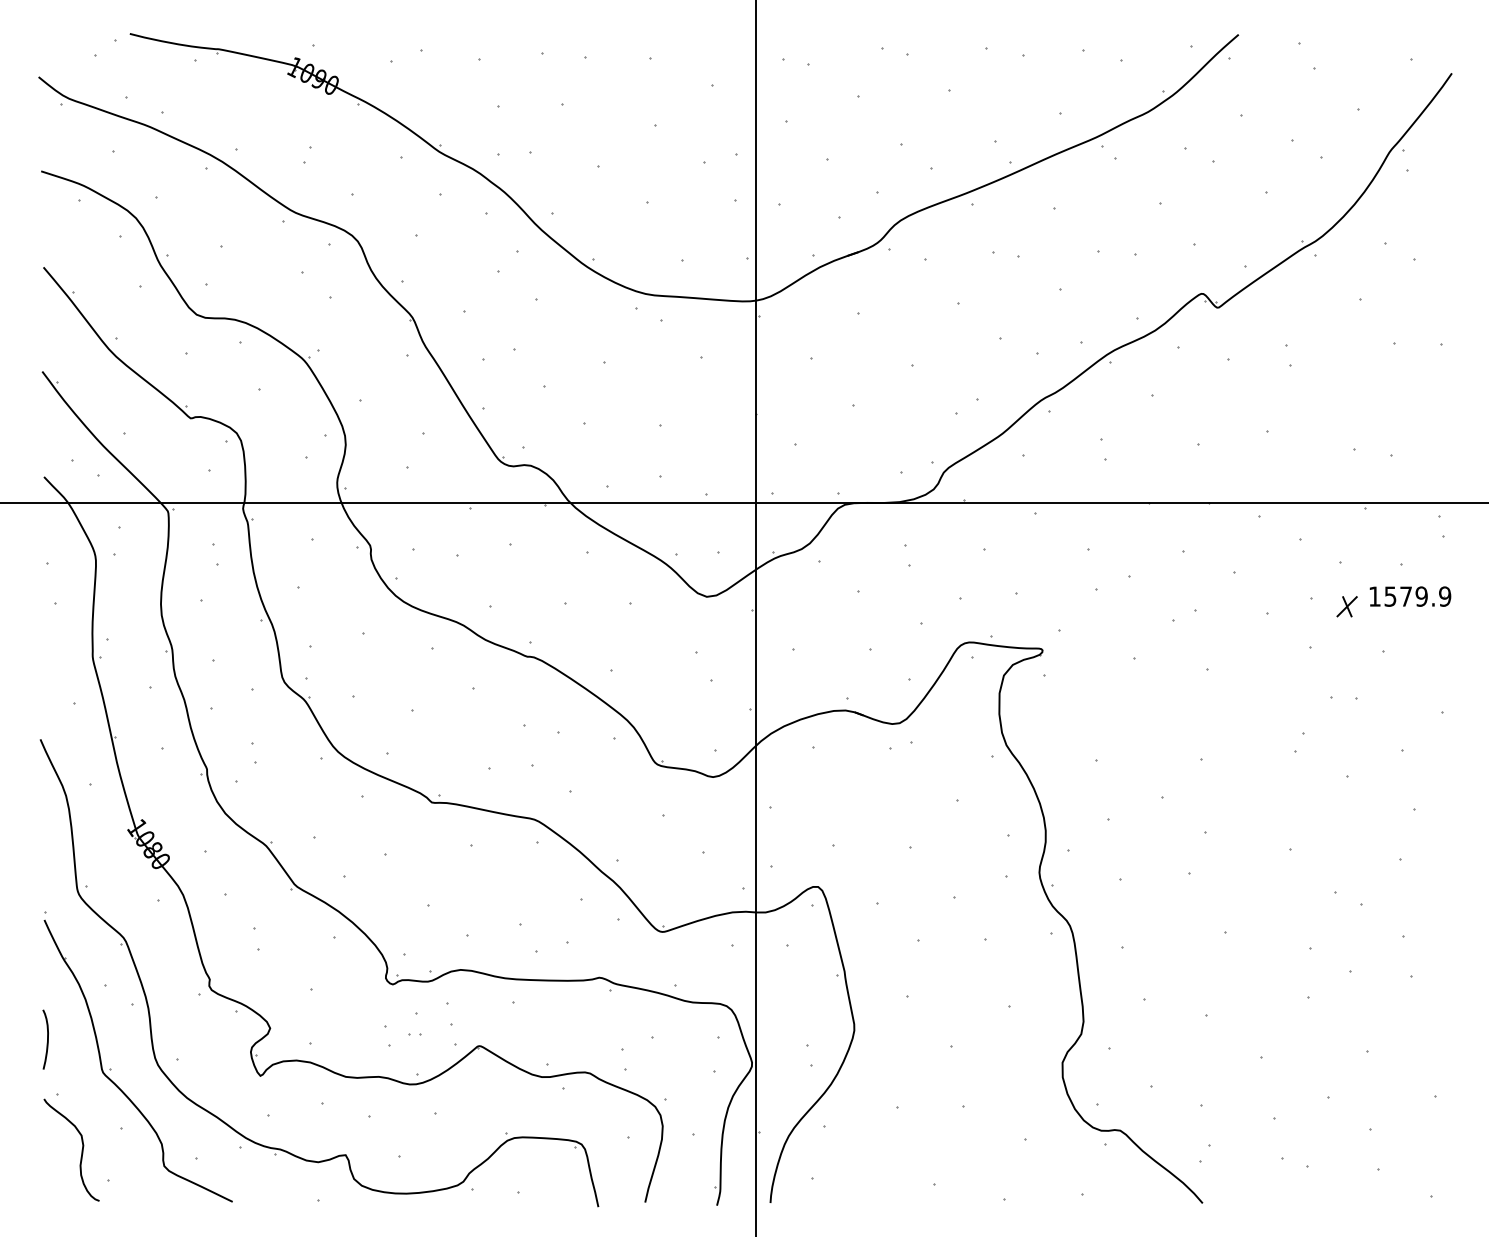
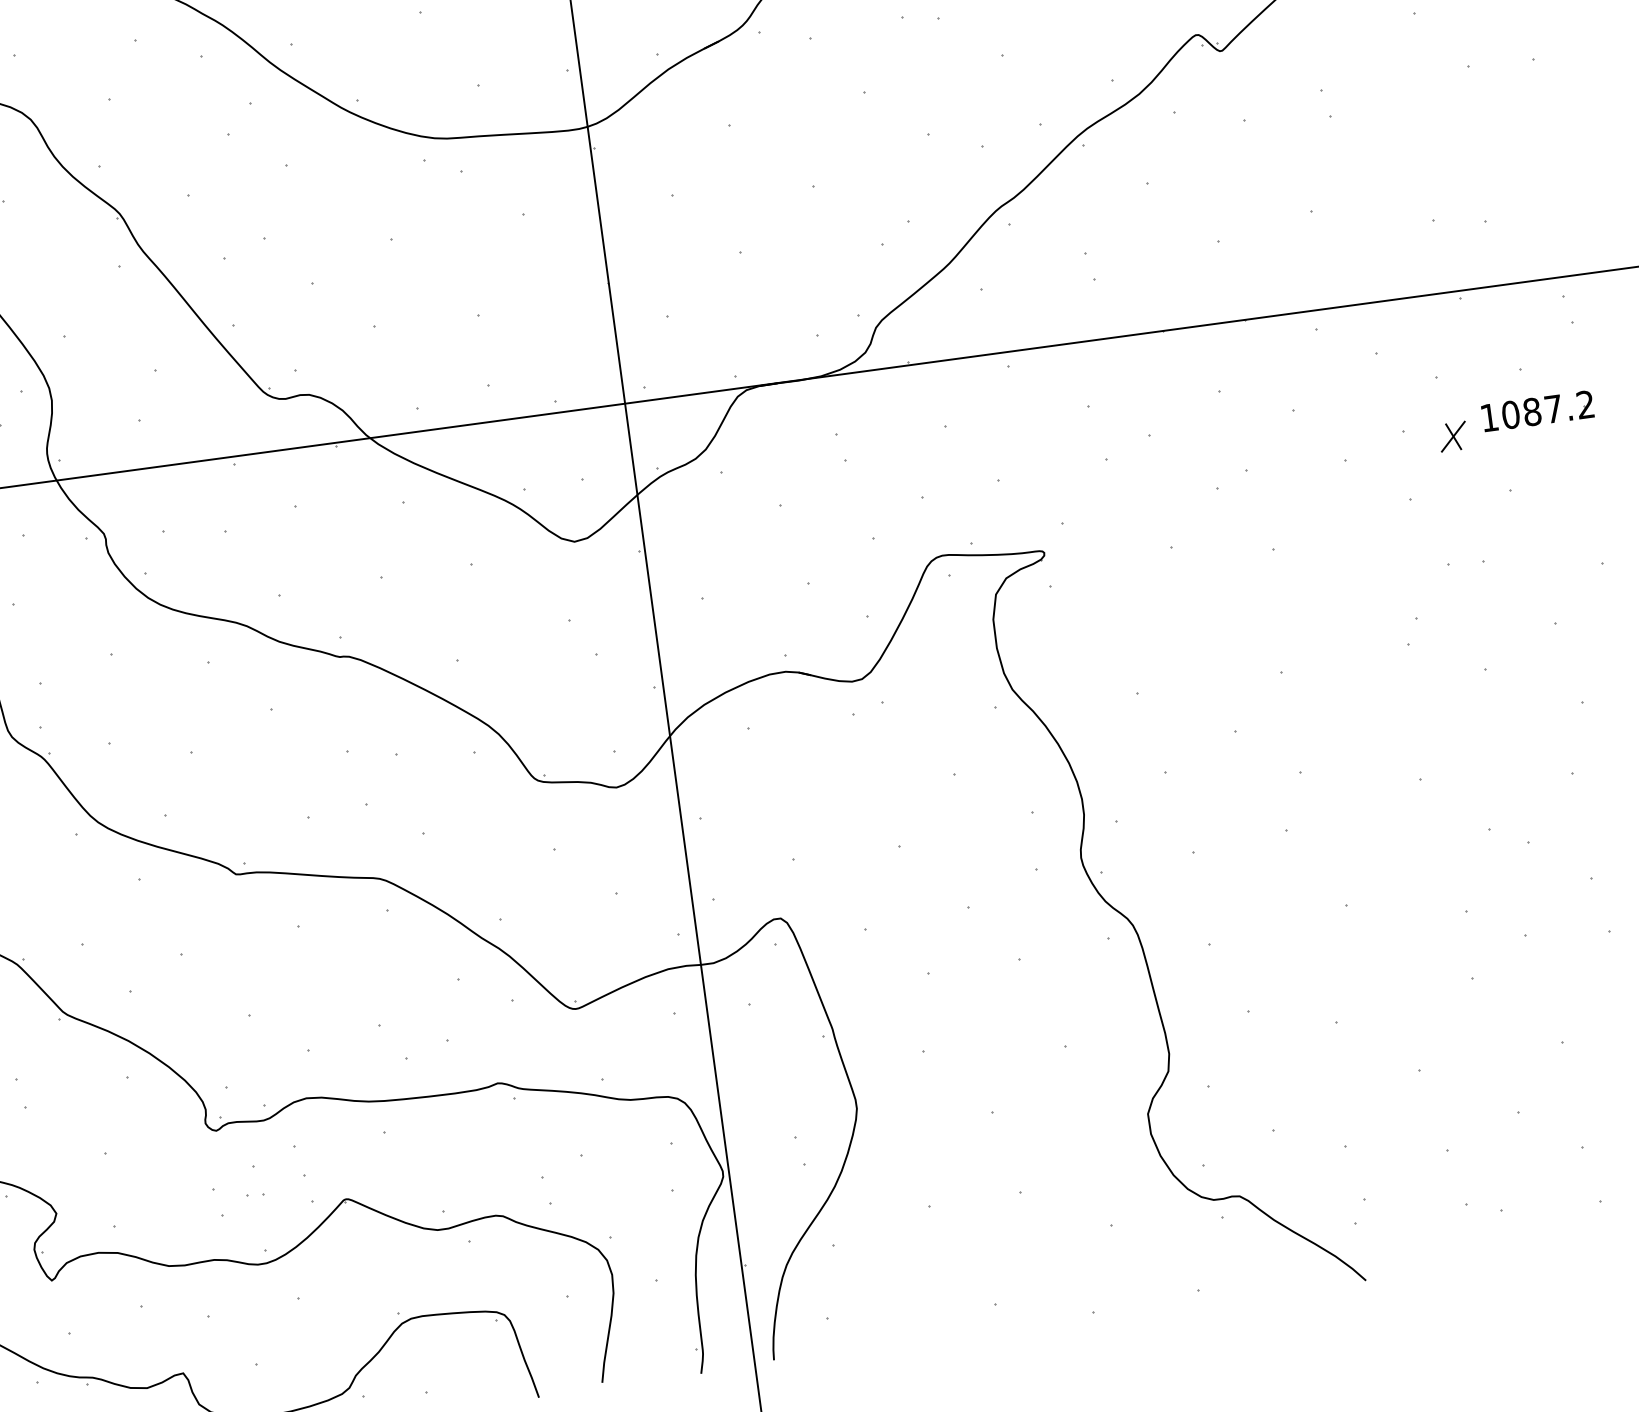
text: (1417, 596) -> (1547, 409), 1579.9 -> 1087.2

